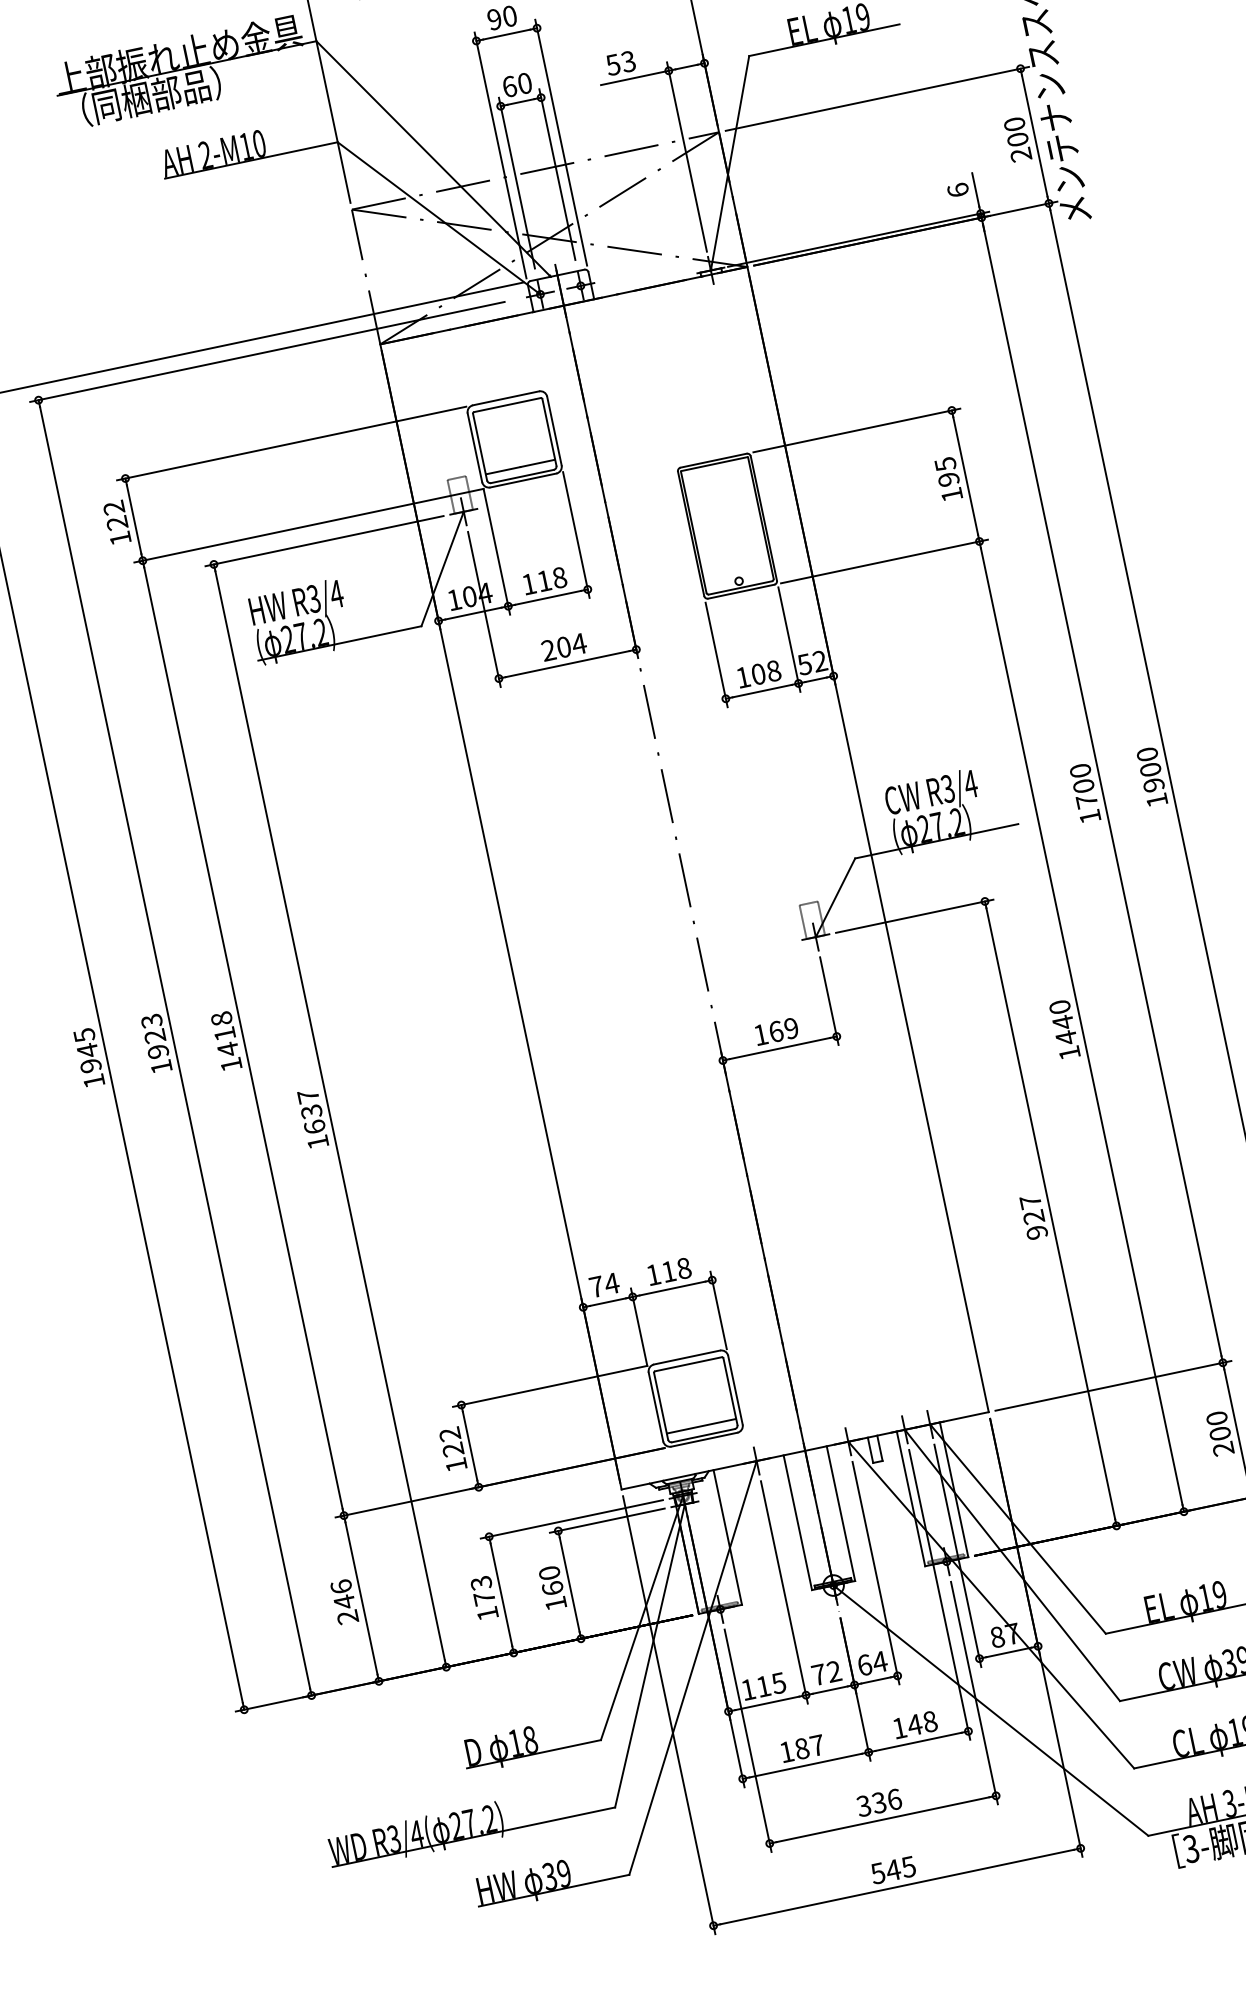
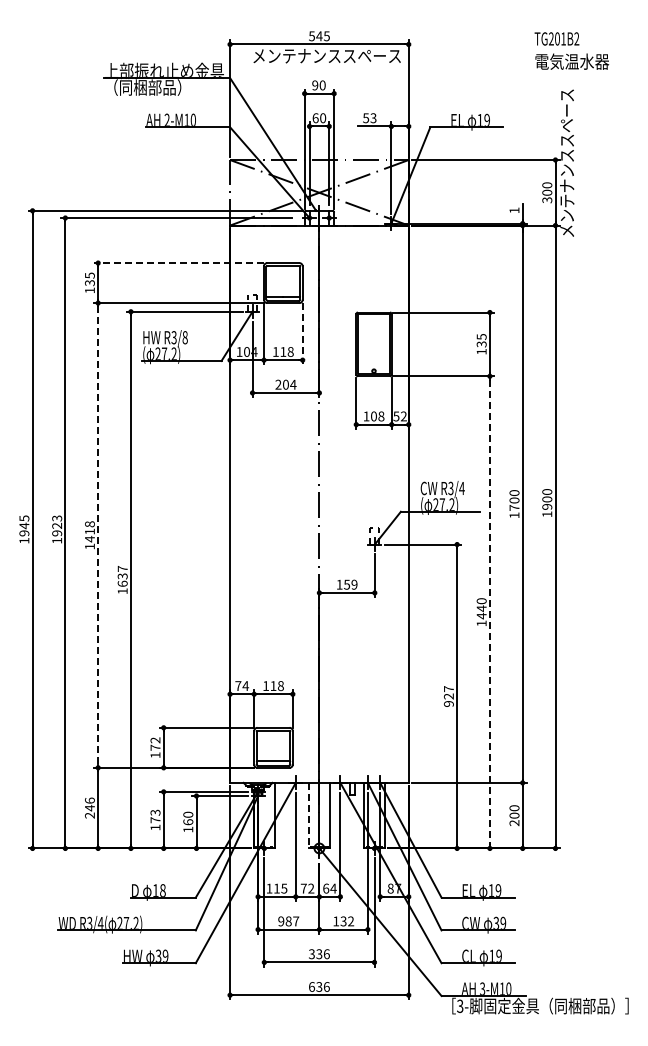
text: (1021, 155) -> (547, 200), 200 -> 300
text: (958, 190) -> (514, 210), 6 -> 1
line: (292, 444) -> (179, 263), solid -> dashed
text: (948, 479) -> (481, 344), 195 -> 135
text: (114, 516) -> (89, 279), 122 -> 135
line: (575, 534) -> (302, 333), solid -> dashed
text: (335, 594) -> (184, 337), R3/4 -> R3/8
line: (1080, 1027) -> (489, 612), solid -> dashed
text: (776, 1031) -> (347, 584), 169 -> 159
line: (244, 1038) -> (98, 535), solid -> dashed
text: (453, 1449) -> (155, 747), 122 -> 172
line: (796, 1522) -> (308, 815), solid -> dashed
text: (922, 1723) -> (347, 921), 148 -> 132
text: (787, 1752) -> (281, 921), 187 -> 987
text: (891, 1869) -> (318, 986), 545 -> 636

